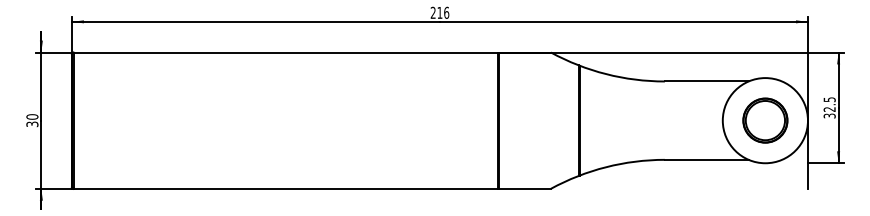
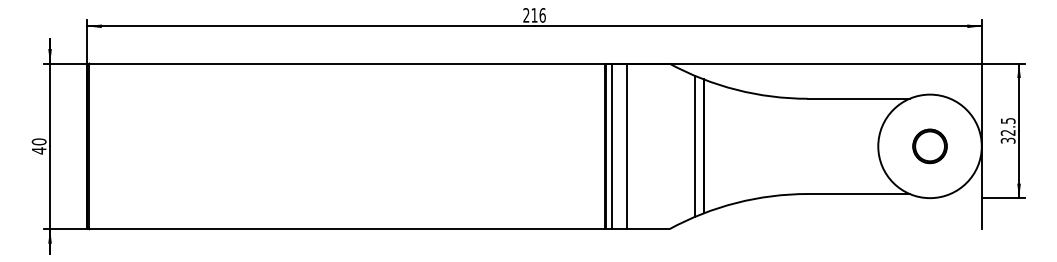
line: (504, 120) -> (612, 146), added
line: (515, 120) -> (626, 146), added
line: (572, 120) -> (695, 146), added
part: (764, 120) -> (929, 146), size x0.62
text: (31, 124) -> (38, 150), 30 -> 40

